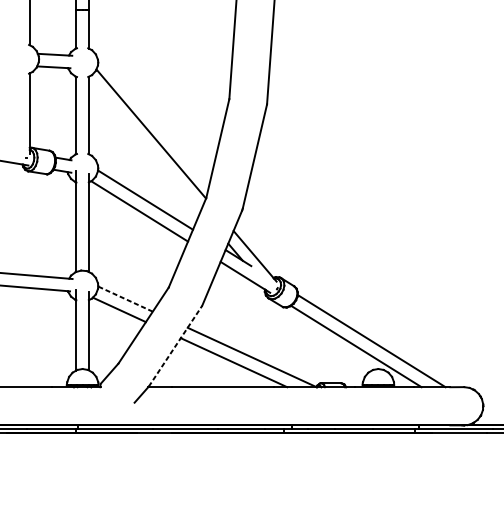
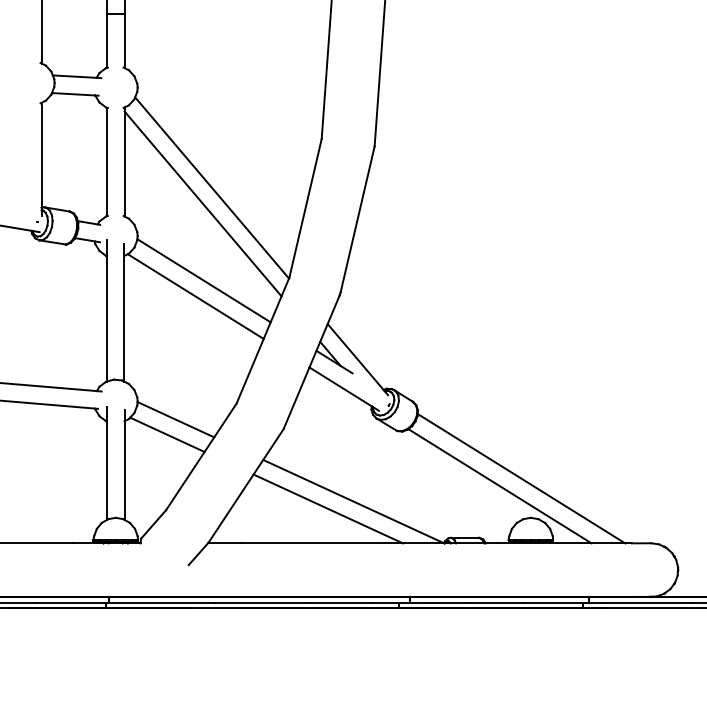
line: (144, 145) -> (202, 203), added
line: (125, 298) -> (175, 419), dashed -> solid
line: (175, 345) -> (246, 485), dashed -> solid

